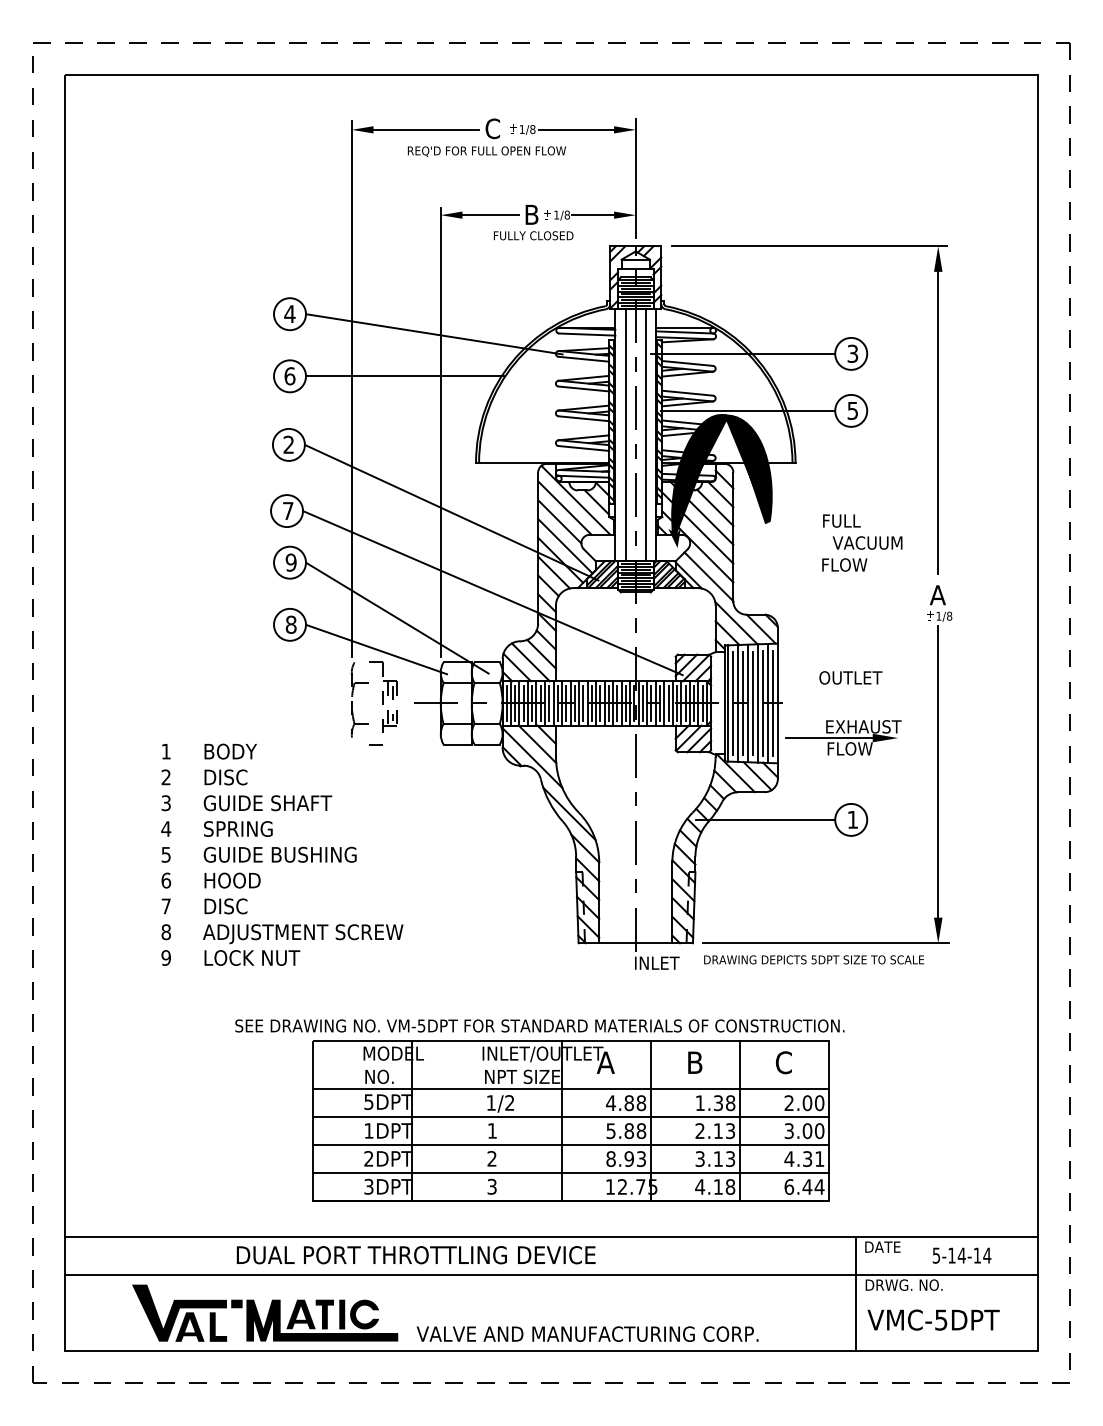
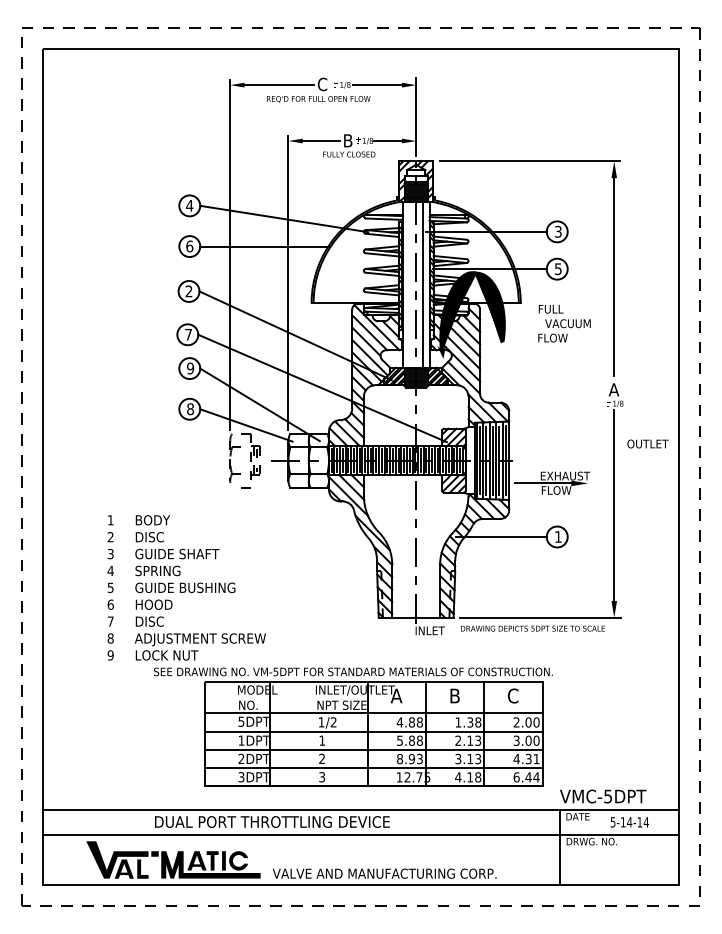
line: (625, 434) -> (409, 284), removed
text: (862, 542) -> (564, 323), moved
text: (850, 677) -> (647, 443), moved
text: (281, 854) -> (186, 587), moved
text: (934, 1320) -> (603, 796), moved

